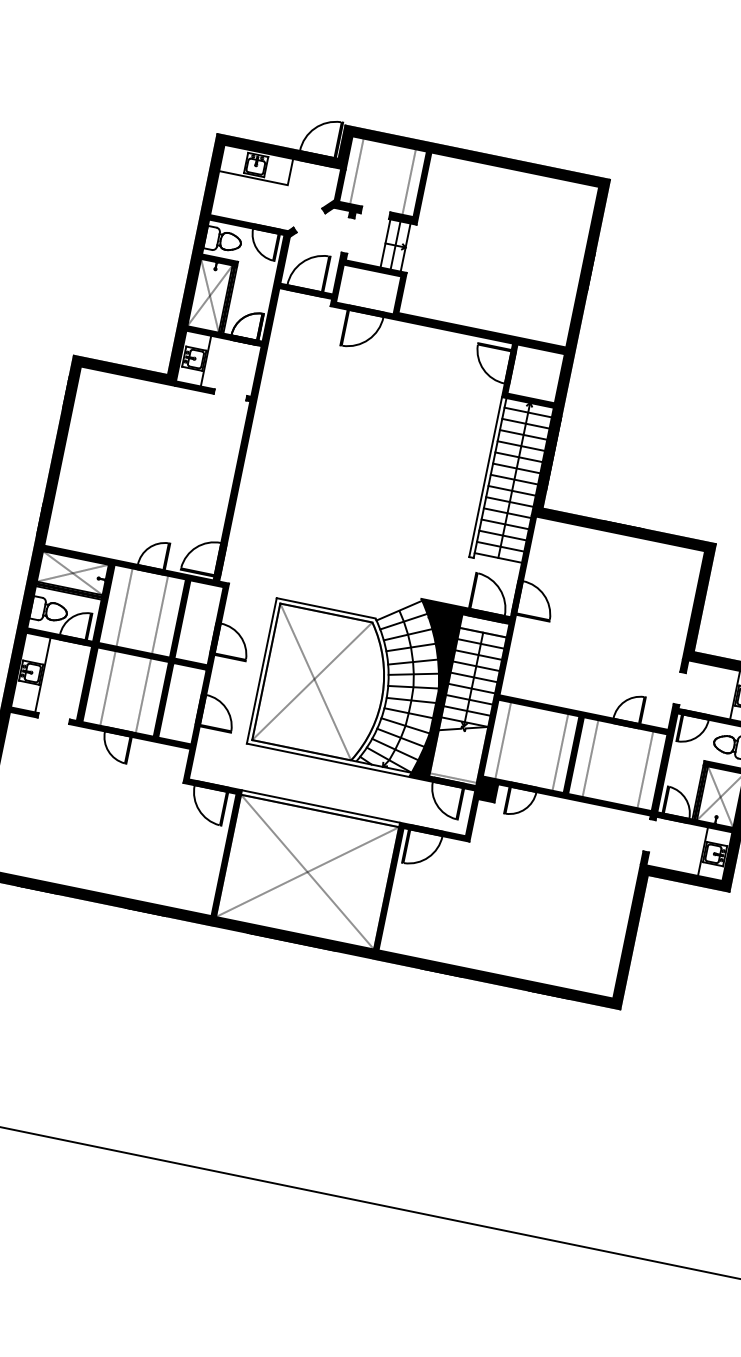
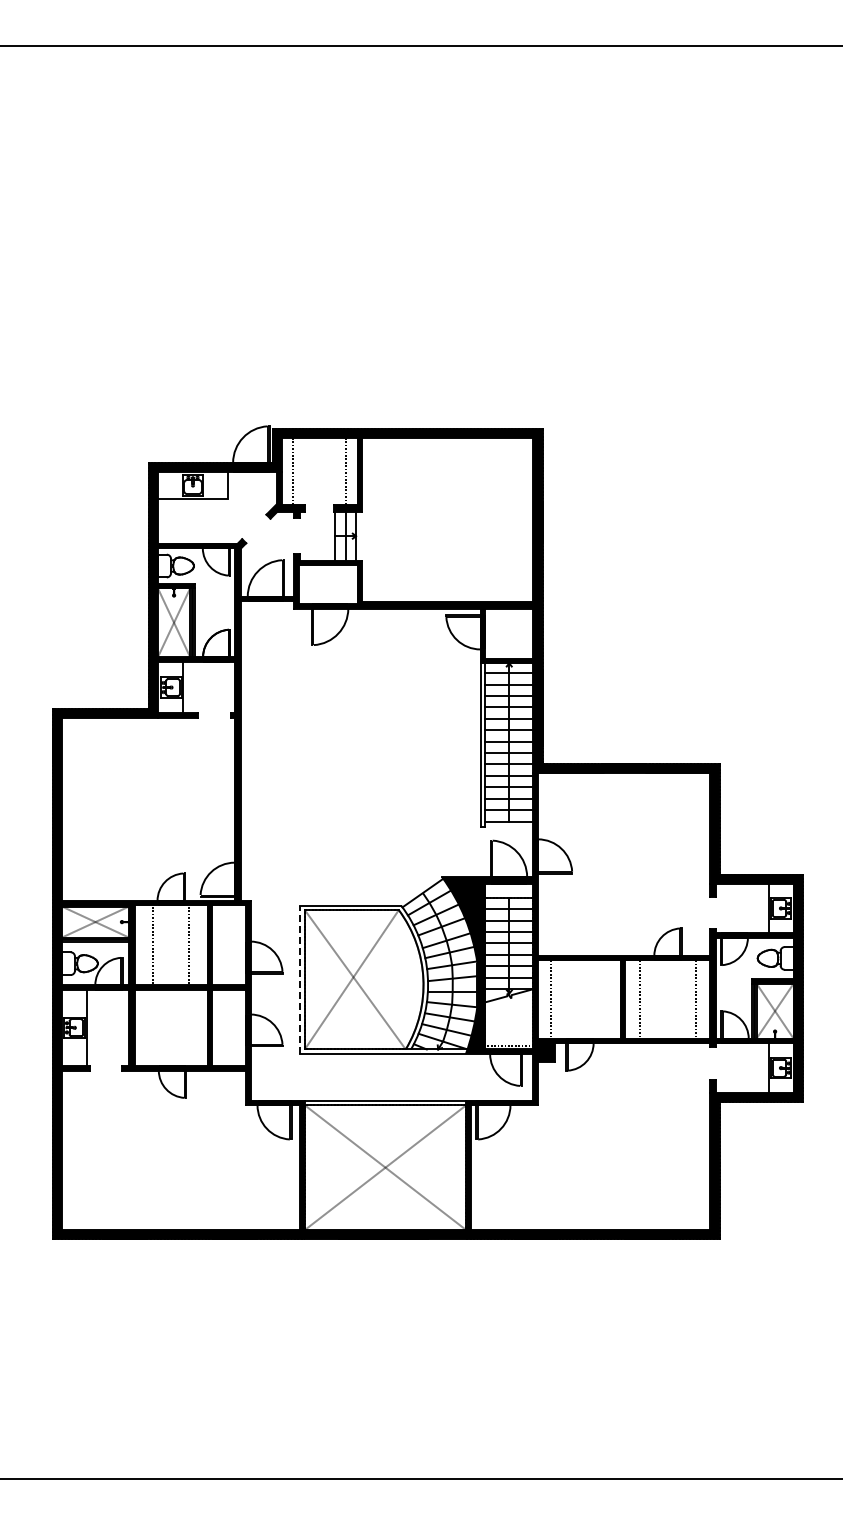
line: (262, 670) -> (300, 979), solid -> dashed
line: (108, 688) -> (153, 1027), removed
line: (143, 695) -> (189, 1027), removed
line: (560, 752) -> (609, 999), removed

